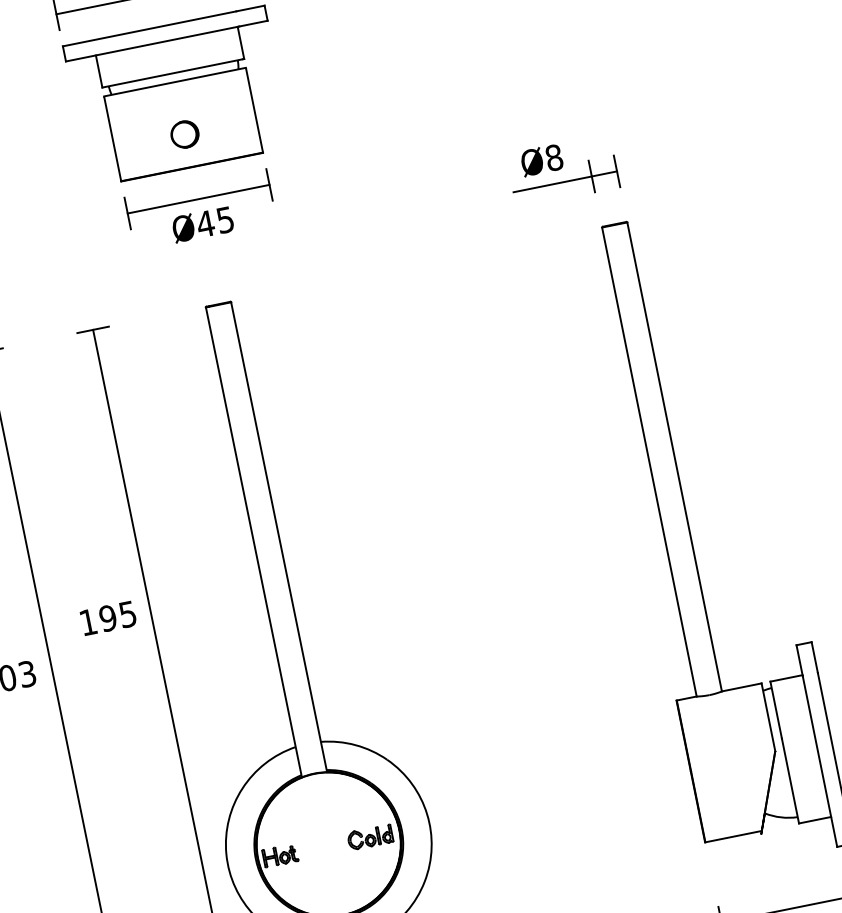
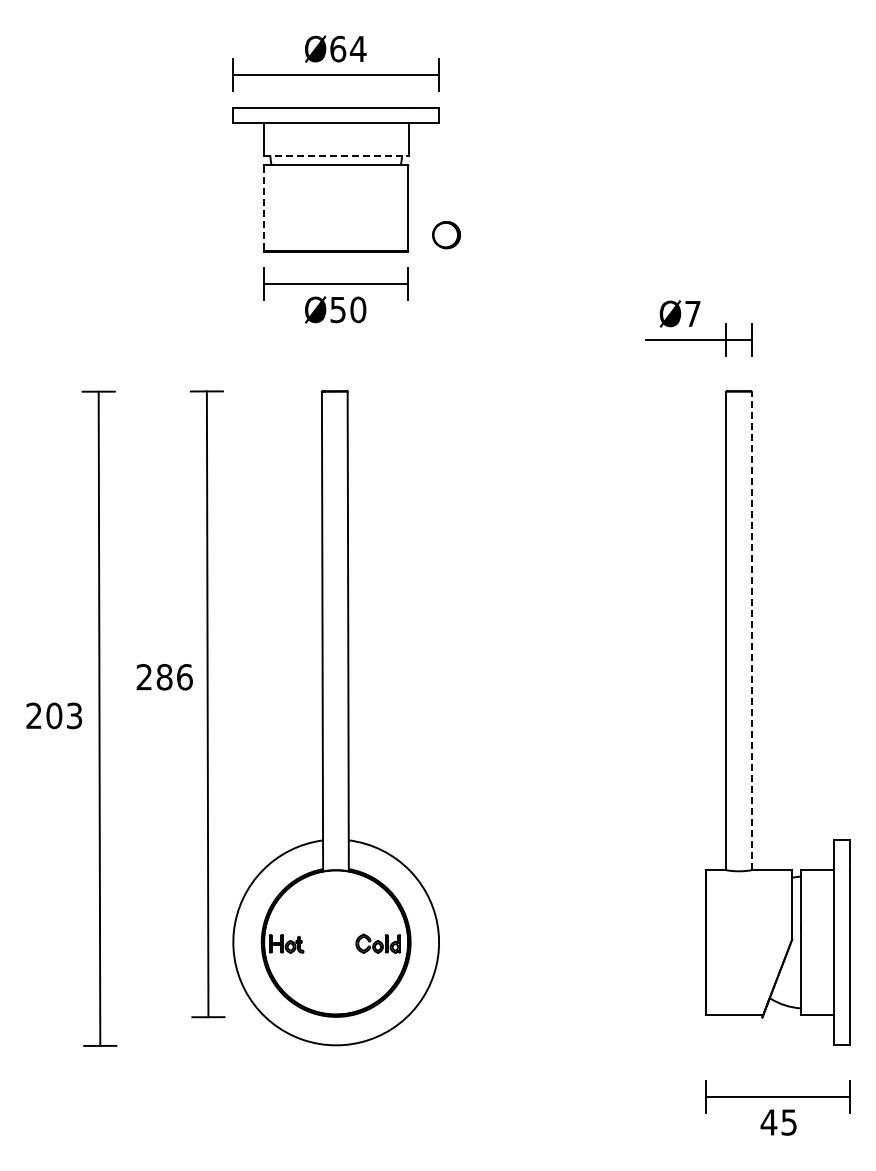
line: (172, 73) -> (335, 155), solid -> dashed
part: (185, 134) -> (446, 235), moved
line: (112, 139) -> (263, 208), solid -> dashed
text: (553, 157) -> (692, 313), Ø8 -> Ø7
text: (214, 221) -> (347, 309), Ø45 -> Ø50
line: (674, 456) -> (751, 630), solid -> dashed
text: (108, 618) -> (164, 677), 195 -> 286

